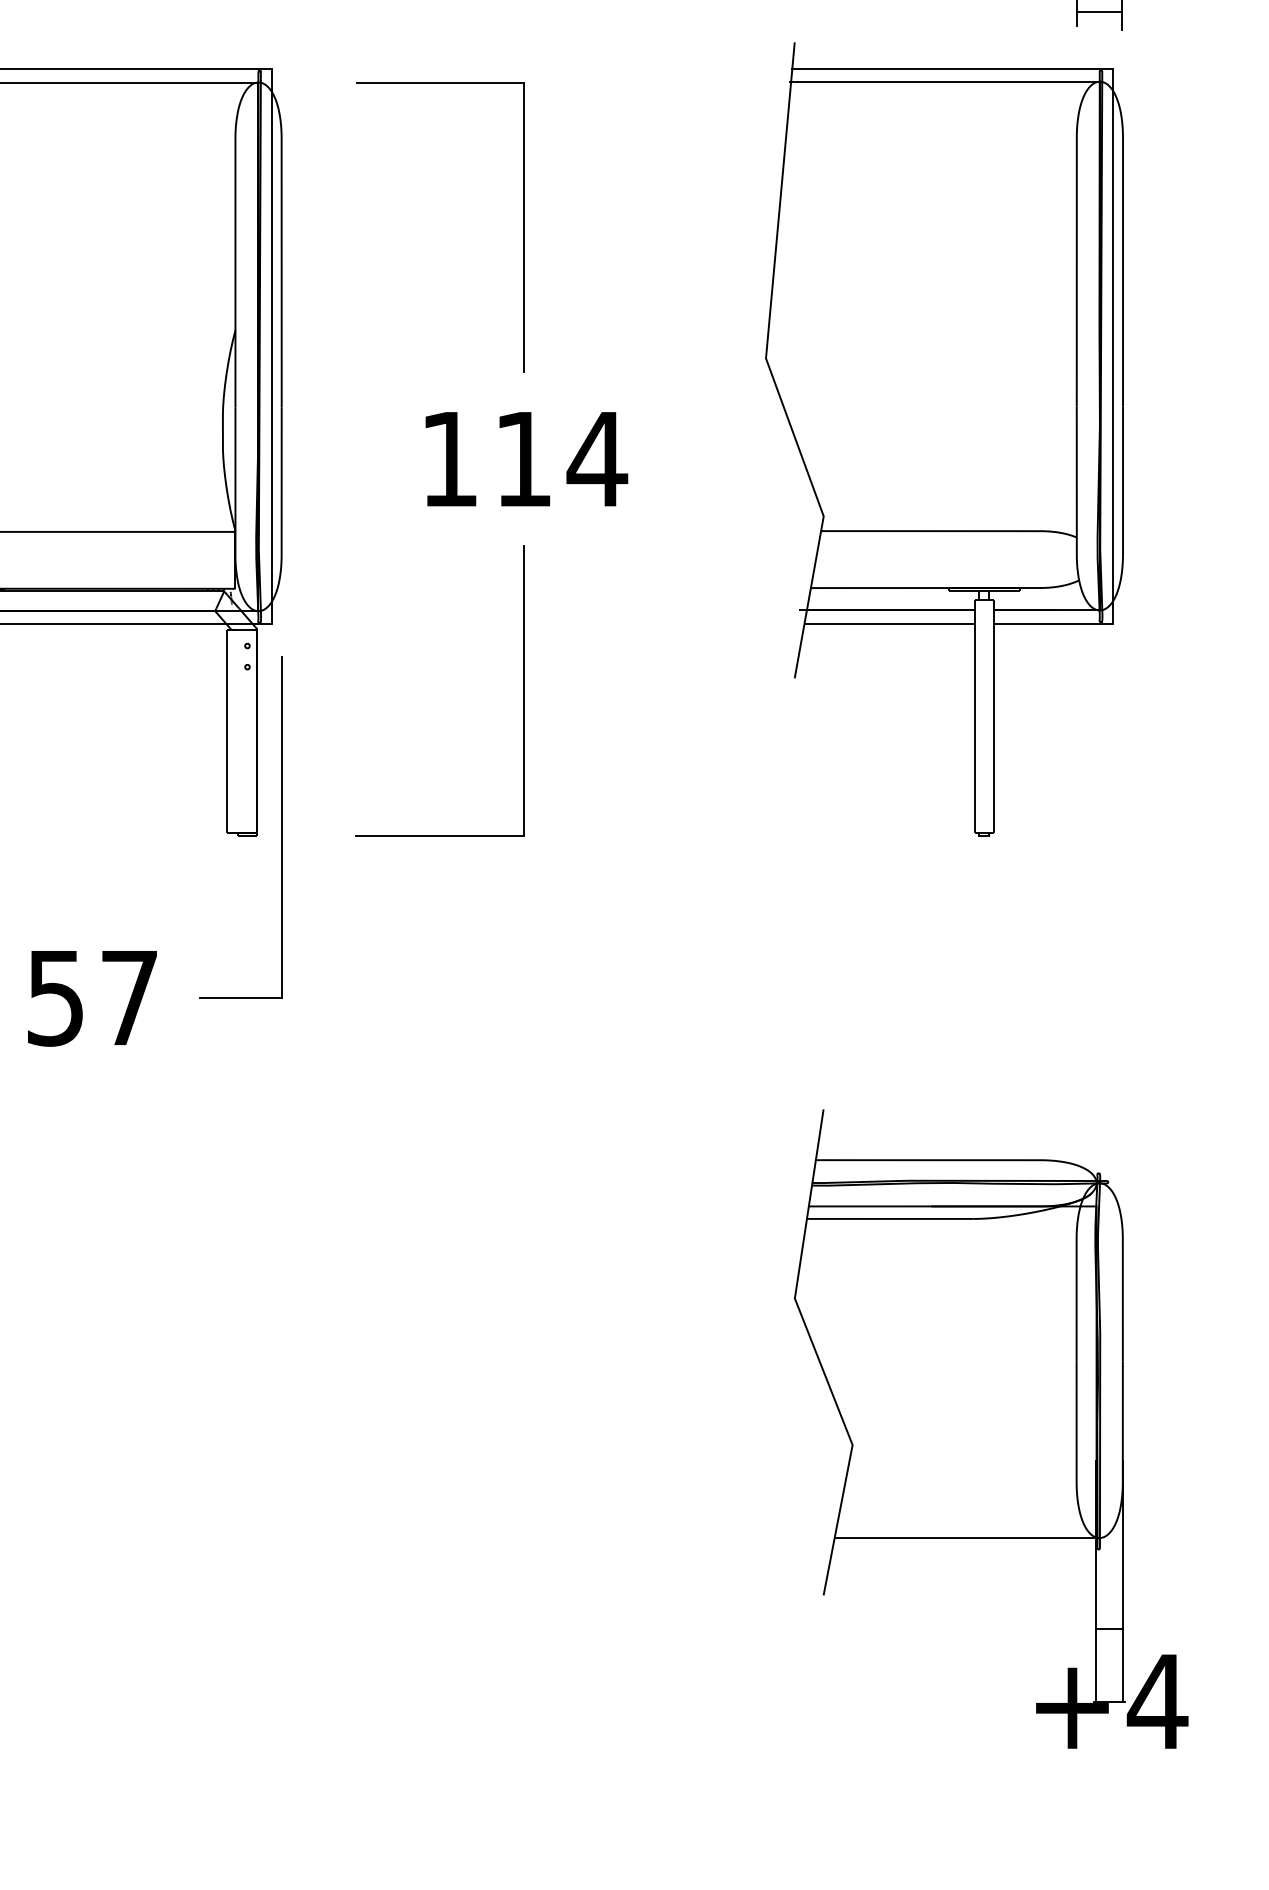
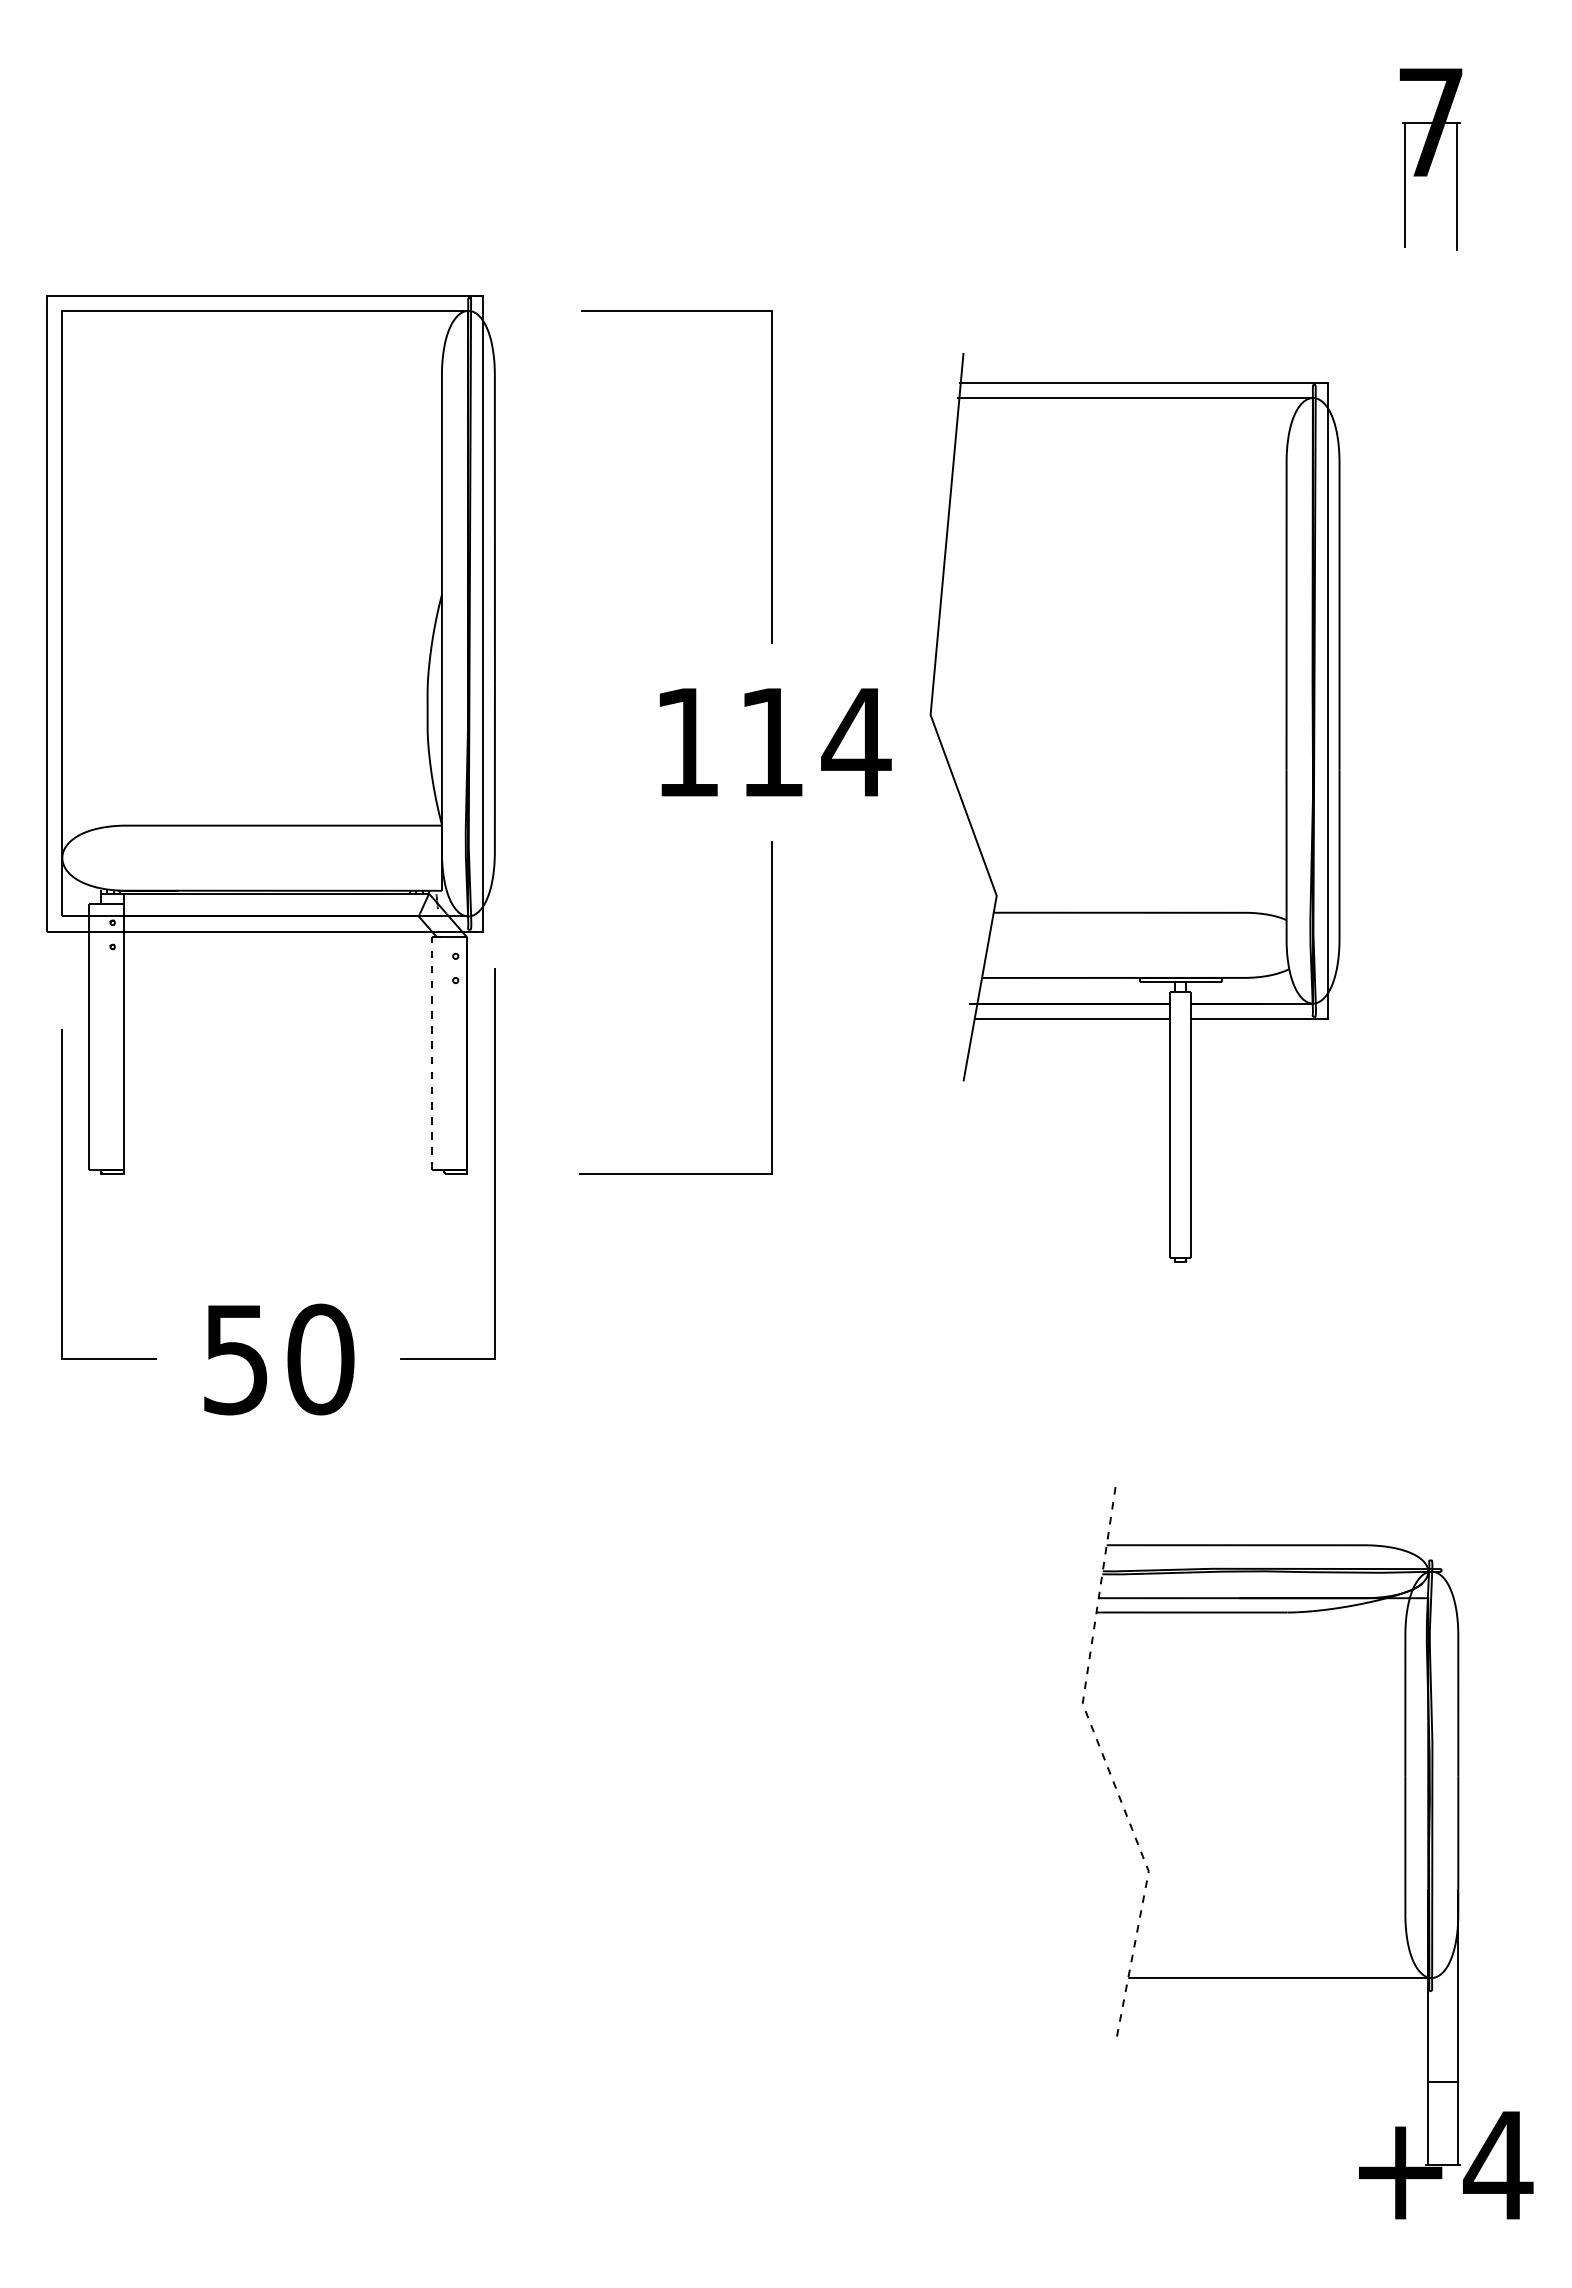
line: (1099, 12) -> (1431, 230), removed
part: (944, 439) -> (1134, 807), moved
line: (226, 730) -> (431, 1053), solid -> dashed
text: (129, 998) -> (320, 1359), 57 -> 50
line: (816, 1354) -> (1107, 1767), solid -> dashed

